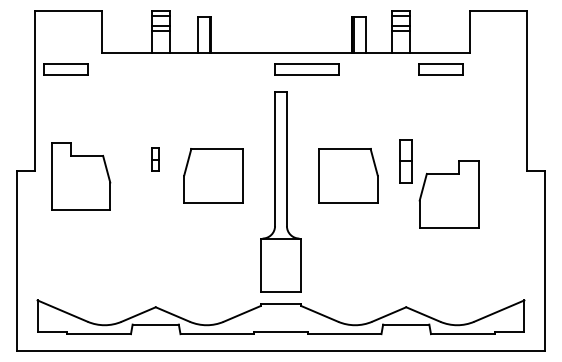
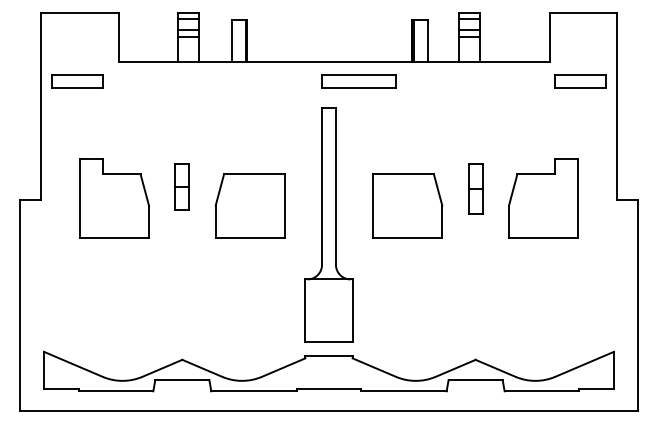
part: (440, 69) -> (580, 81), moved
part: (155, 159) -> (182, 186), size x1.67
part: (81, 176) -> (115, 198), moved
part: (448, 194) -> (542, 198), moved

